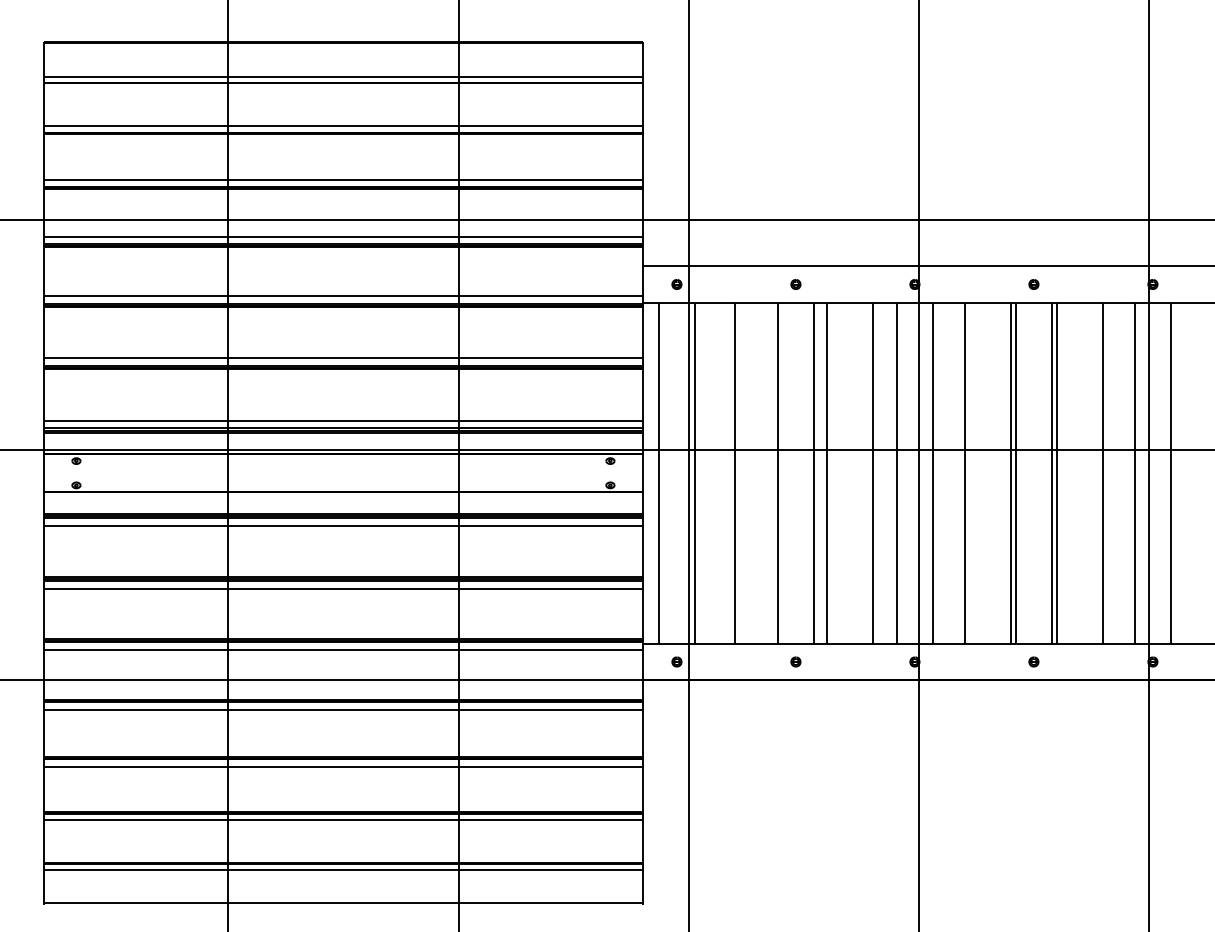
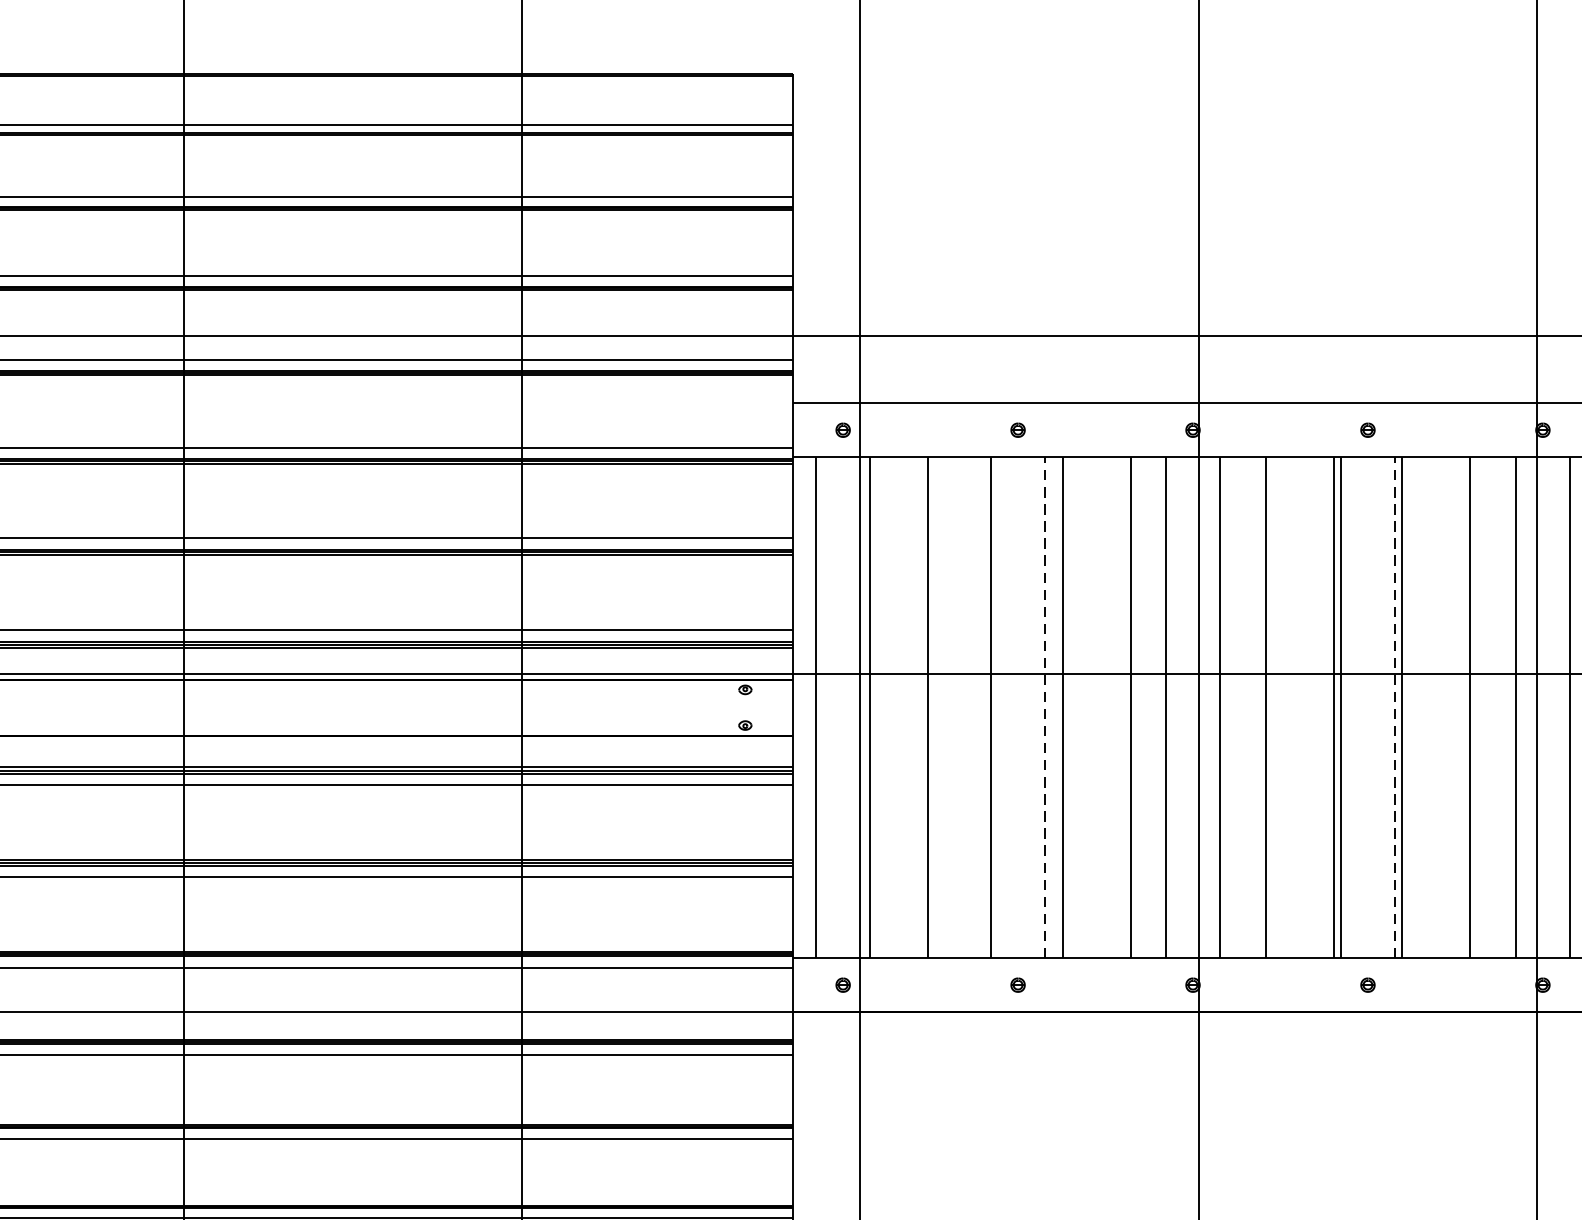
line: (814, 472) -> (1045, 706), solid -> dashed
line: (1052, 472) -> (1395, 706), solid -> dashed

